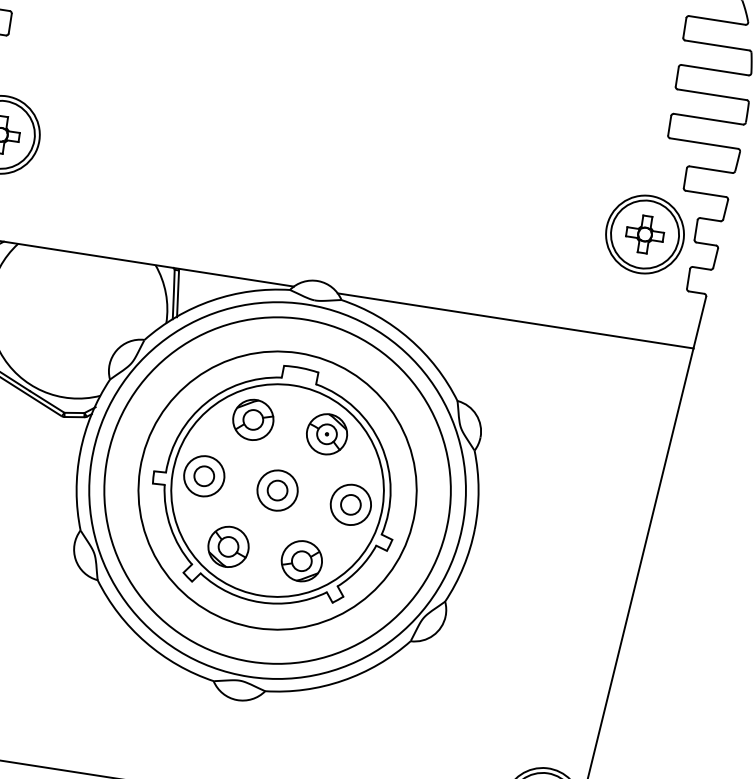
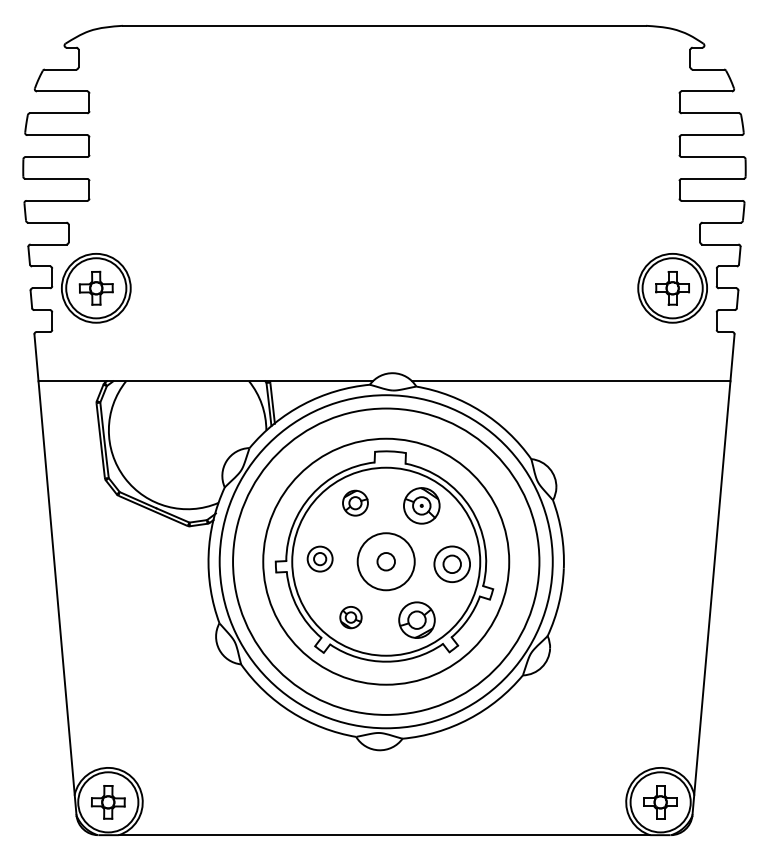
part: (253, 419) -> (355, 502), size x0.7
part: (203, 475) -> (319, 558), size x0.7
circle: (277, 490) -> (386, 561), size x1.6
part: (228, 546) -> (350, 617), size x0.6

